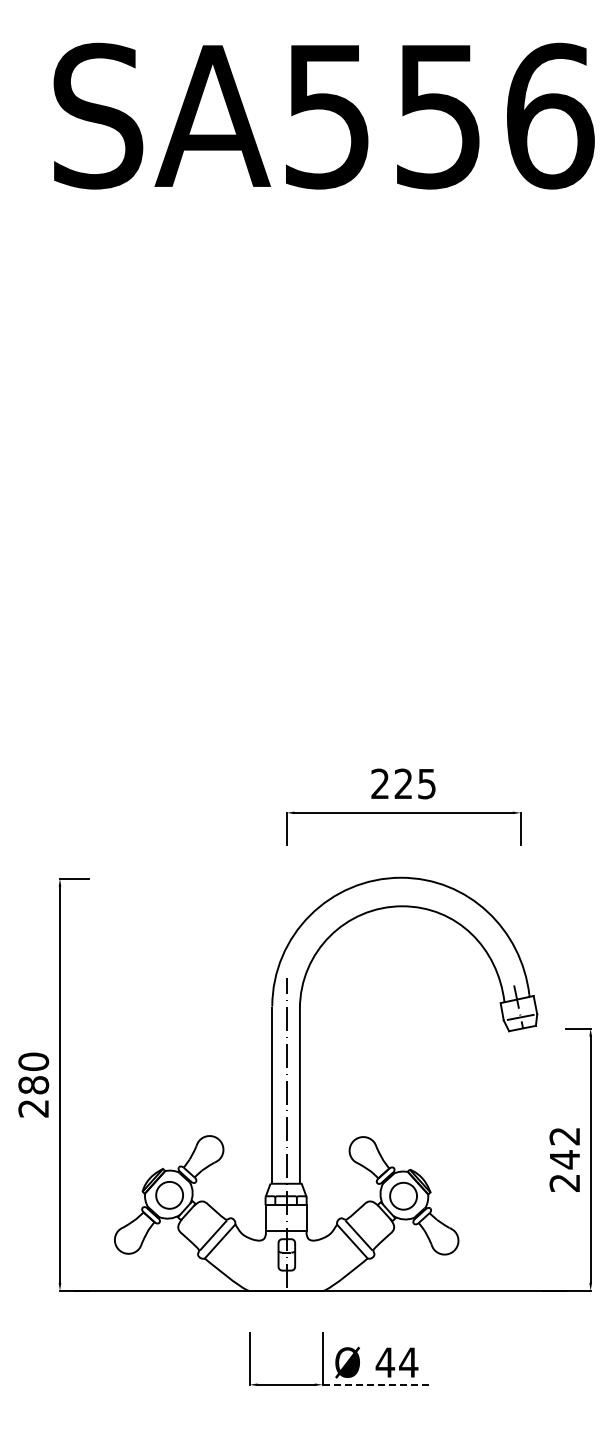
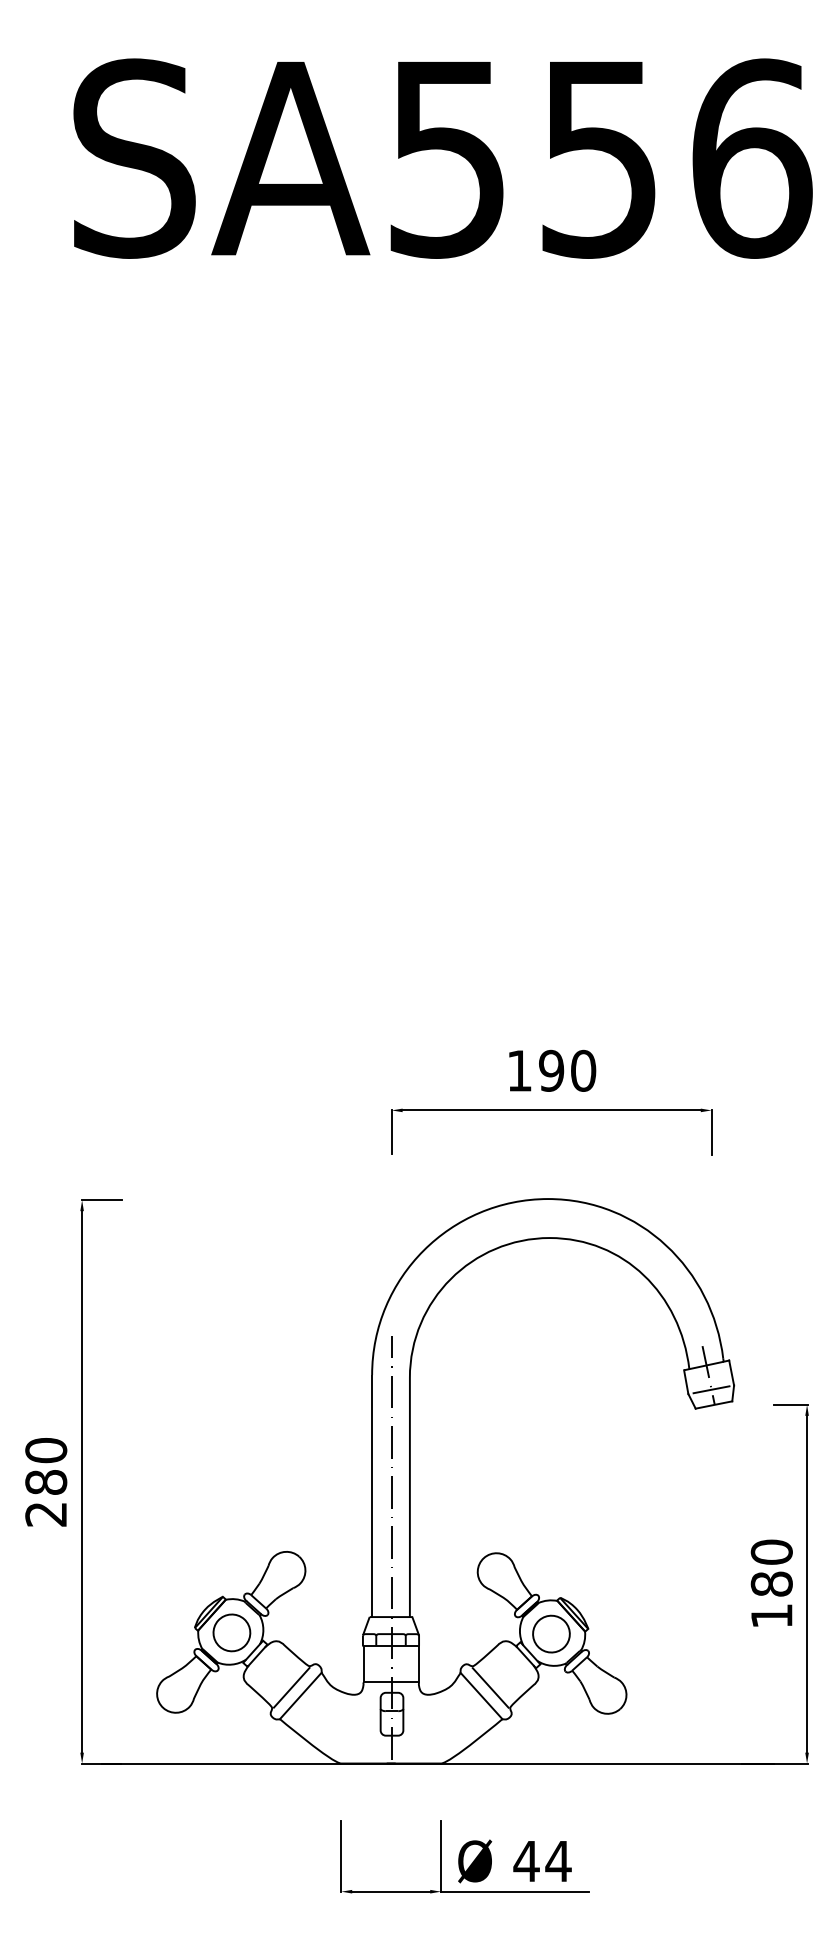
text: (403, 783) -> (551, 1070), 225 -> 190
text: (564, 1159) -> (771, 1583), 242 -> 180
line: (376, 1384) -> (514, 1891), dashed -> solid

